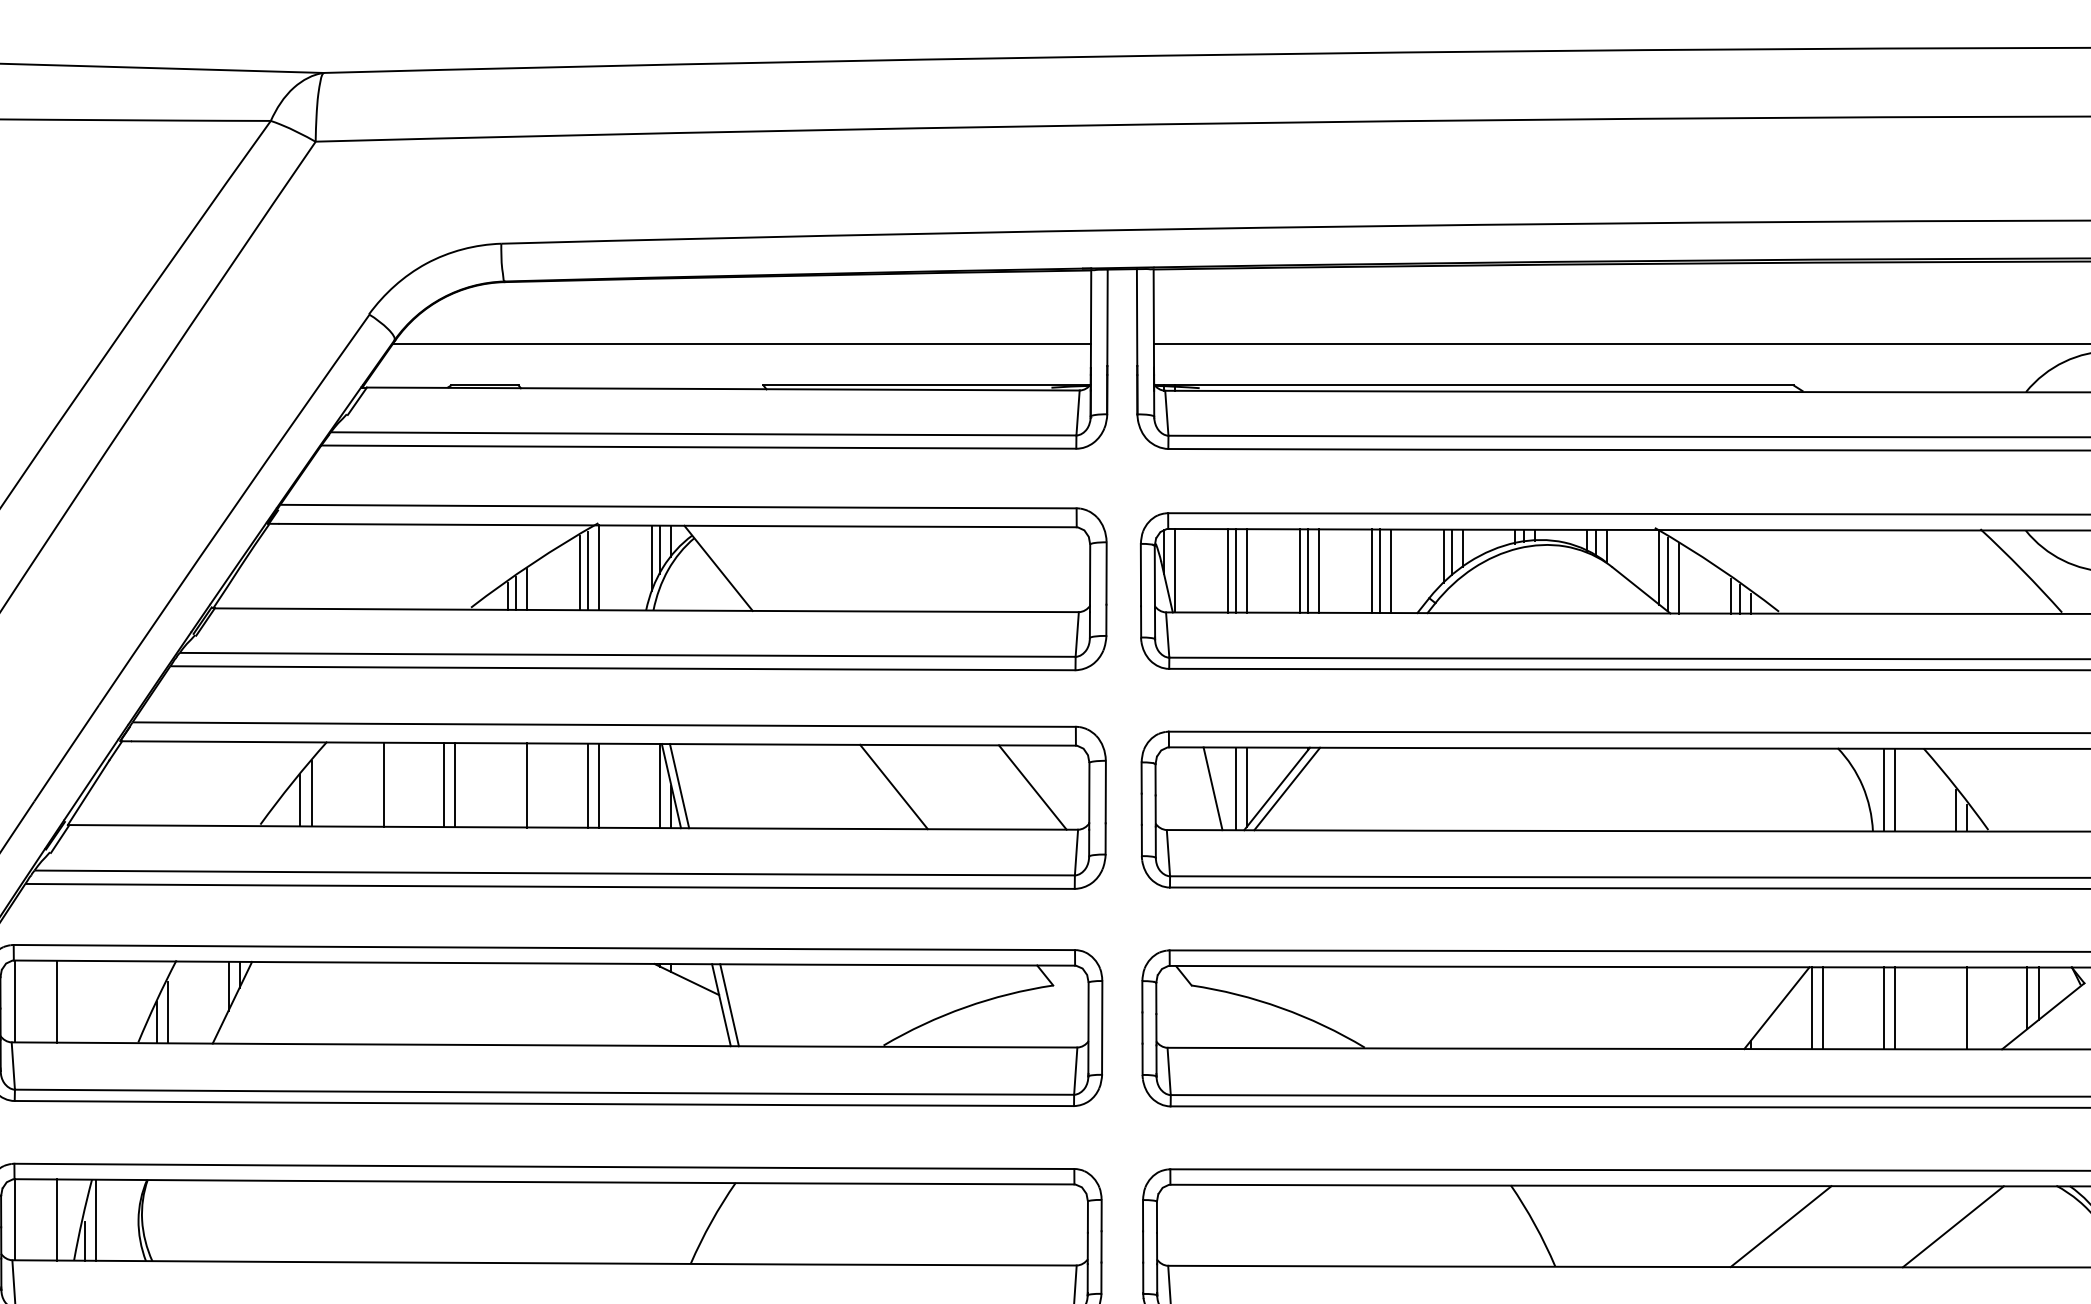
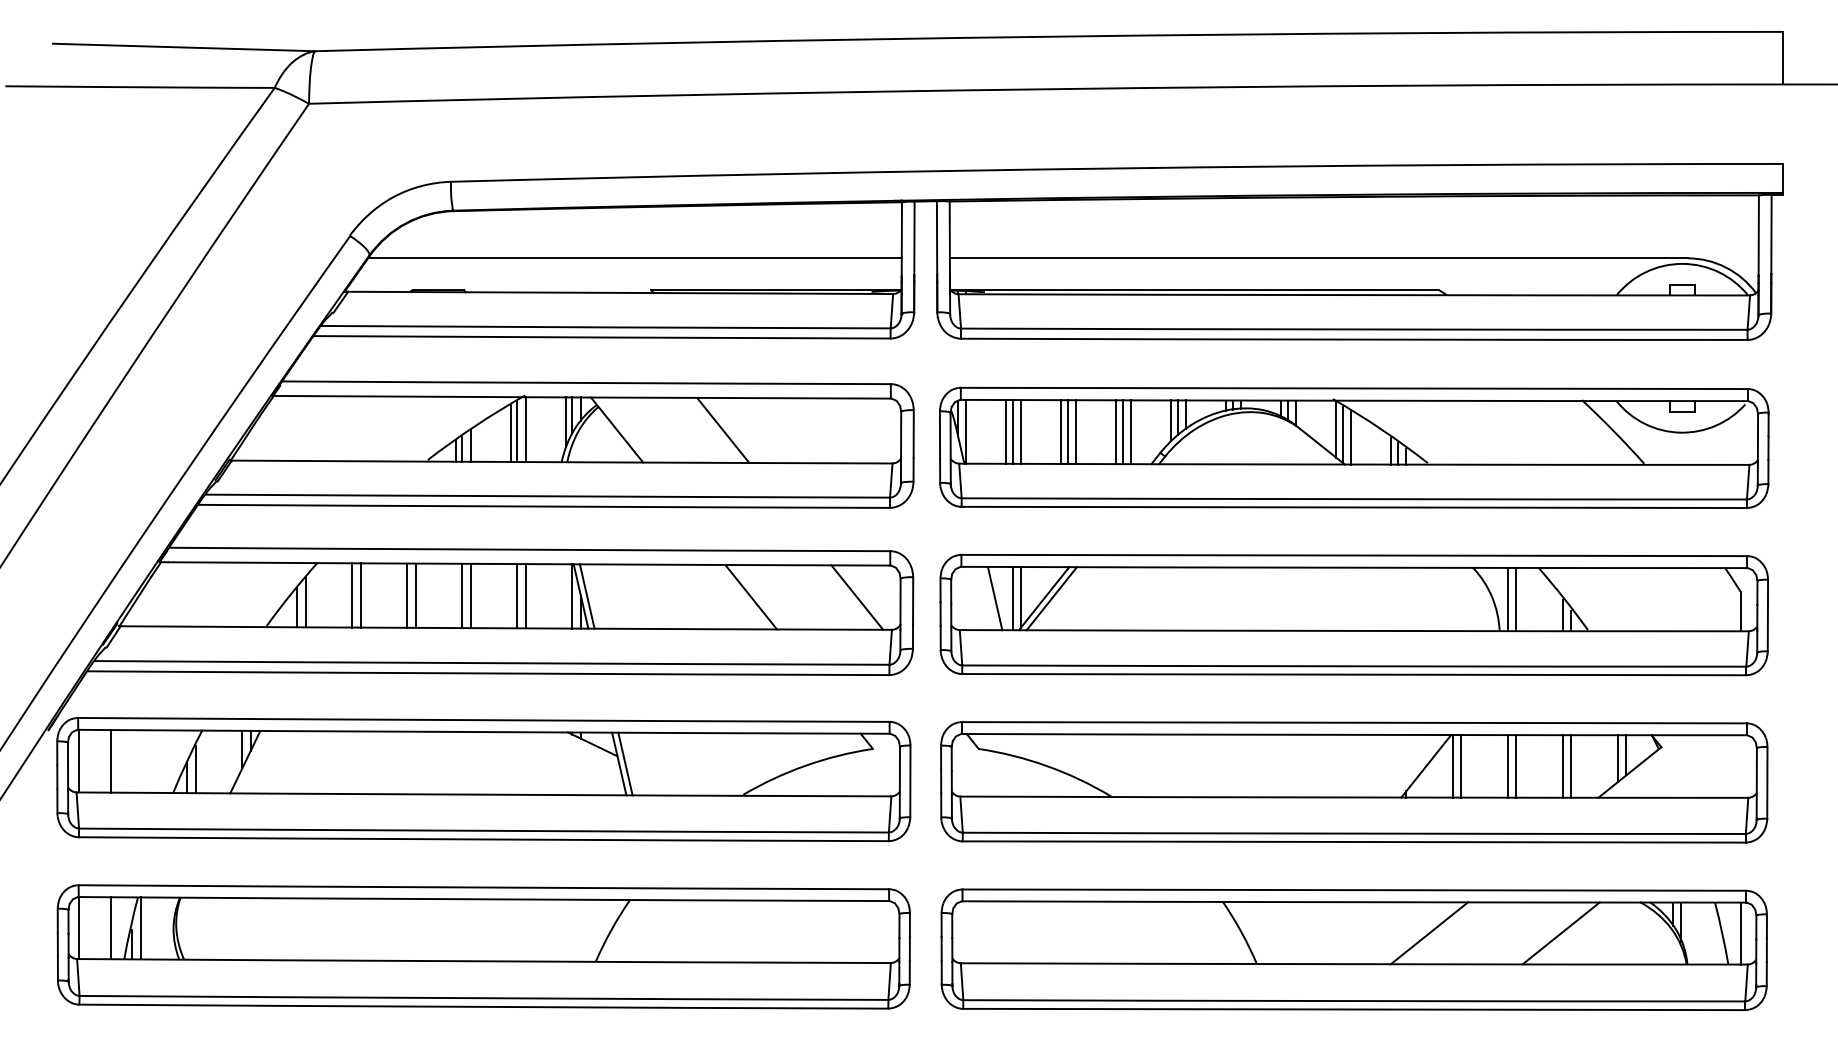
line: (857, 567) -> (723, 429), added
line: (372, 784) -> (352, 595), added
line: (516, 784) -> (462, 595), added
line: (1955, 1008) -> (1562, 766), added

